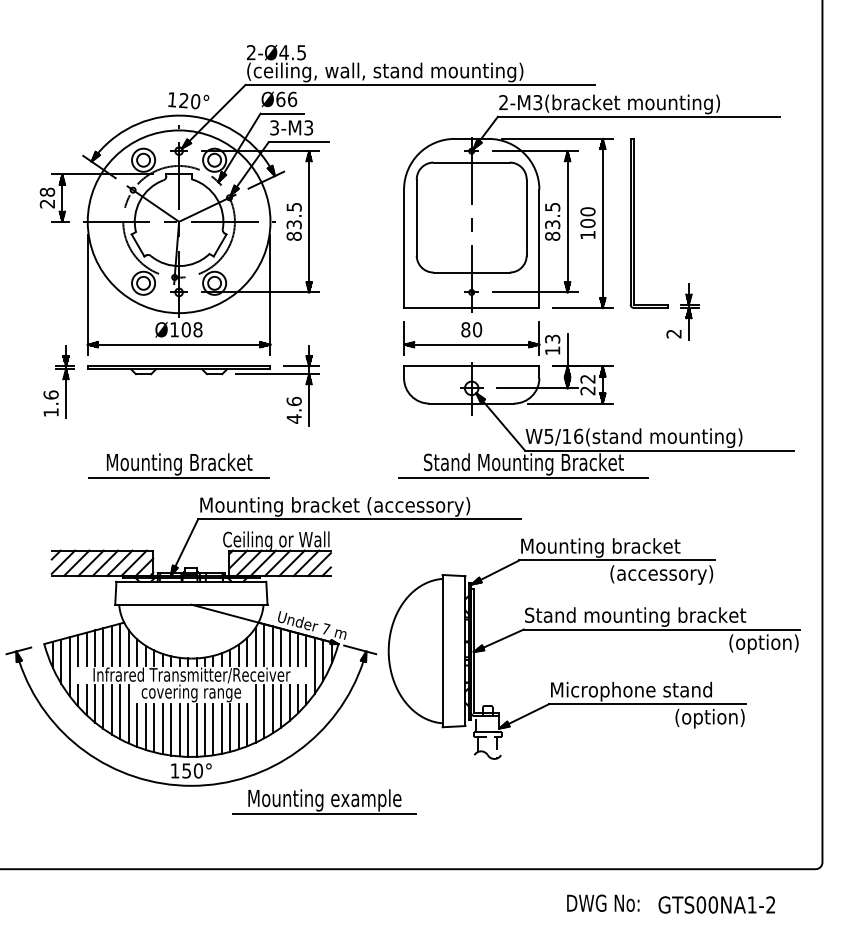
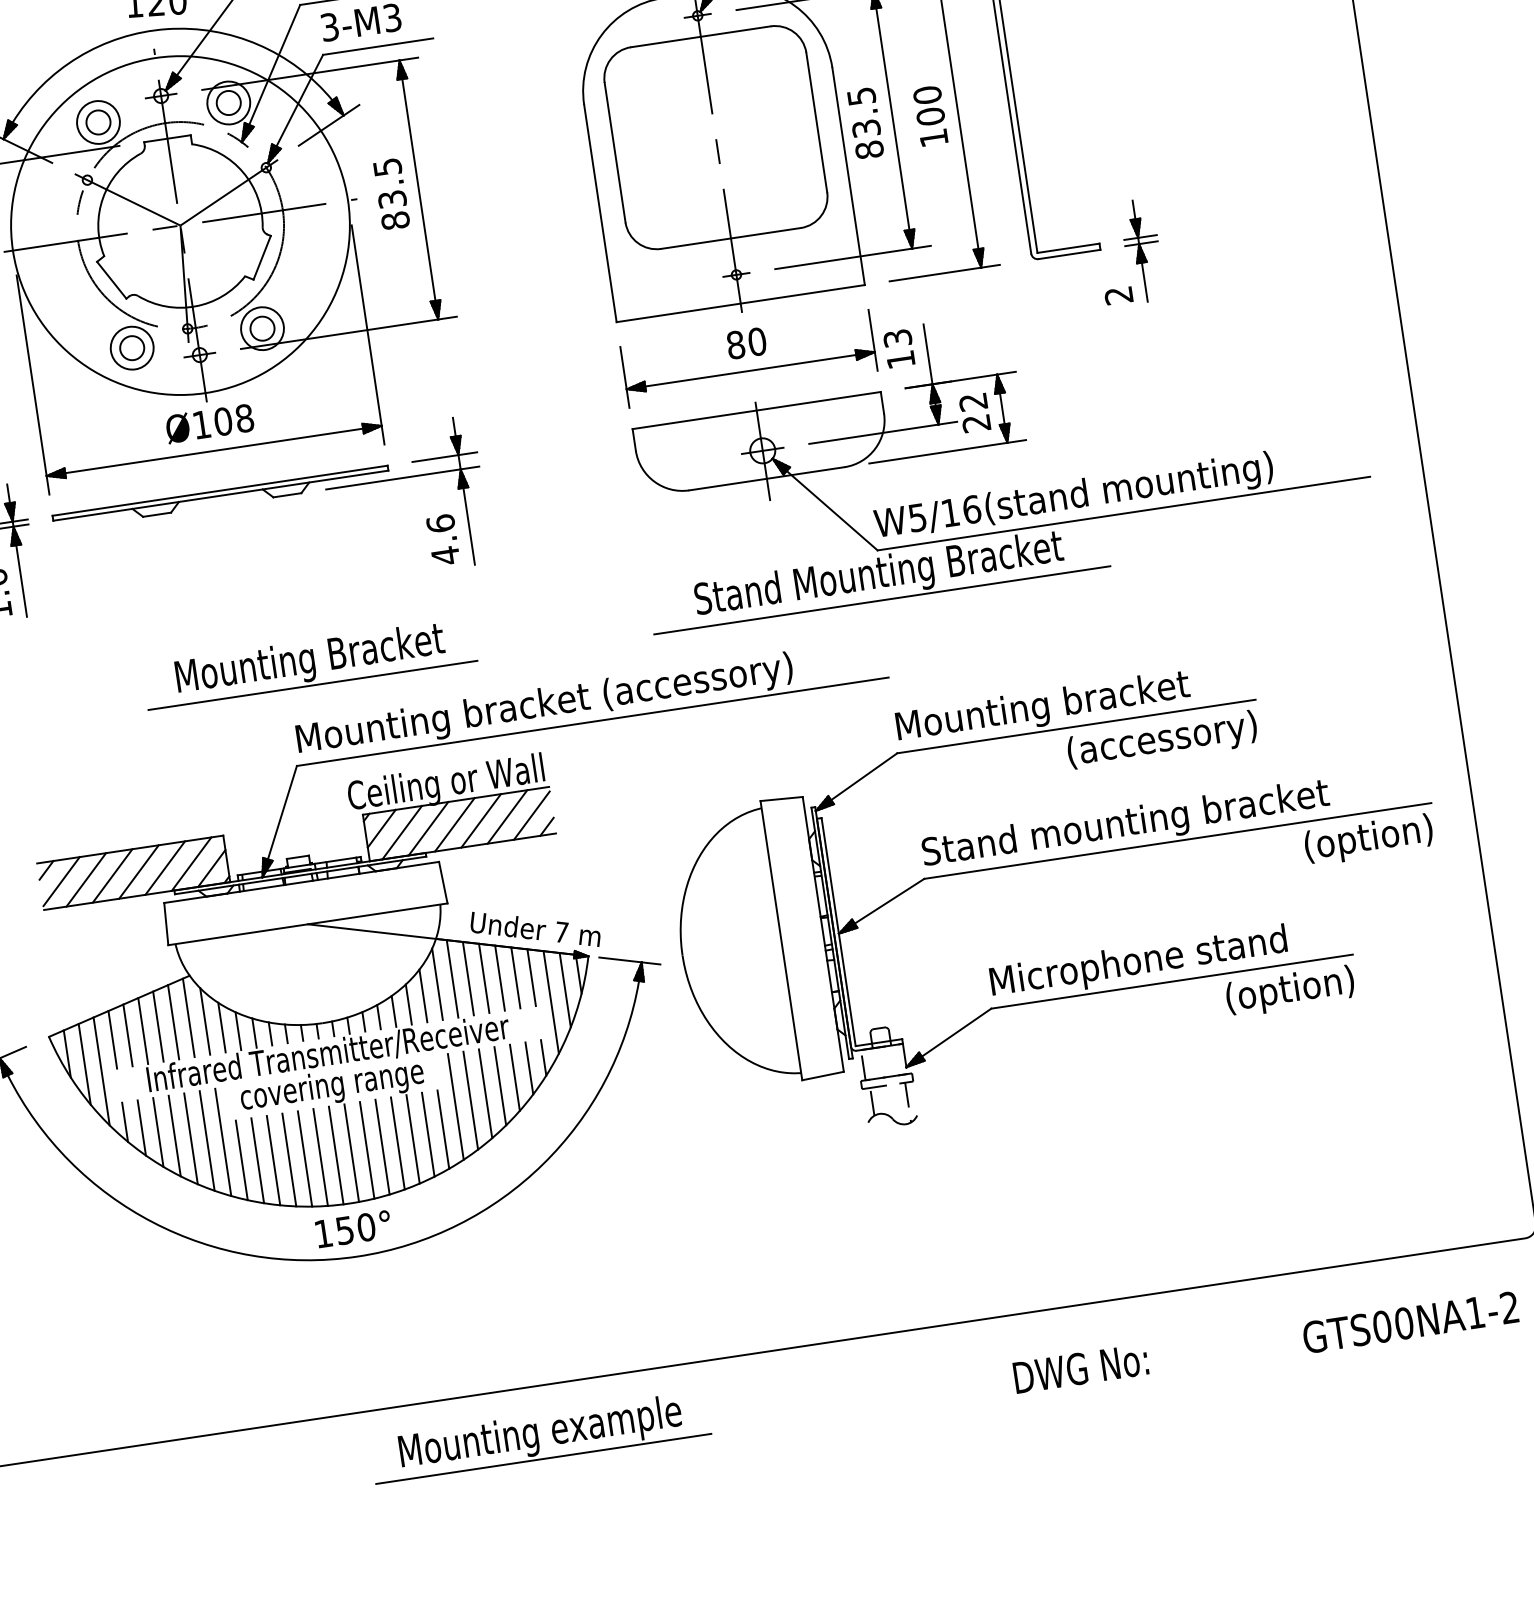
part: (178, 465) -> (308, 663), moved
part: (324, 801) -> (540, 1436), moved
text: (603, 902) -> (1081, 1367), moved
text: (716, 904) -> (1409, 1321), moved

